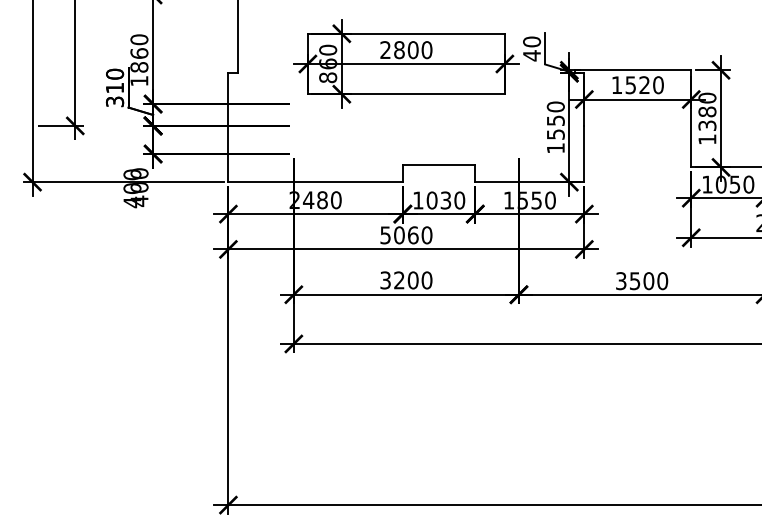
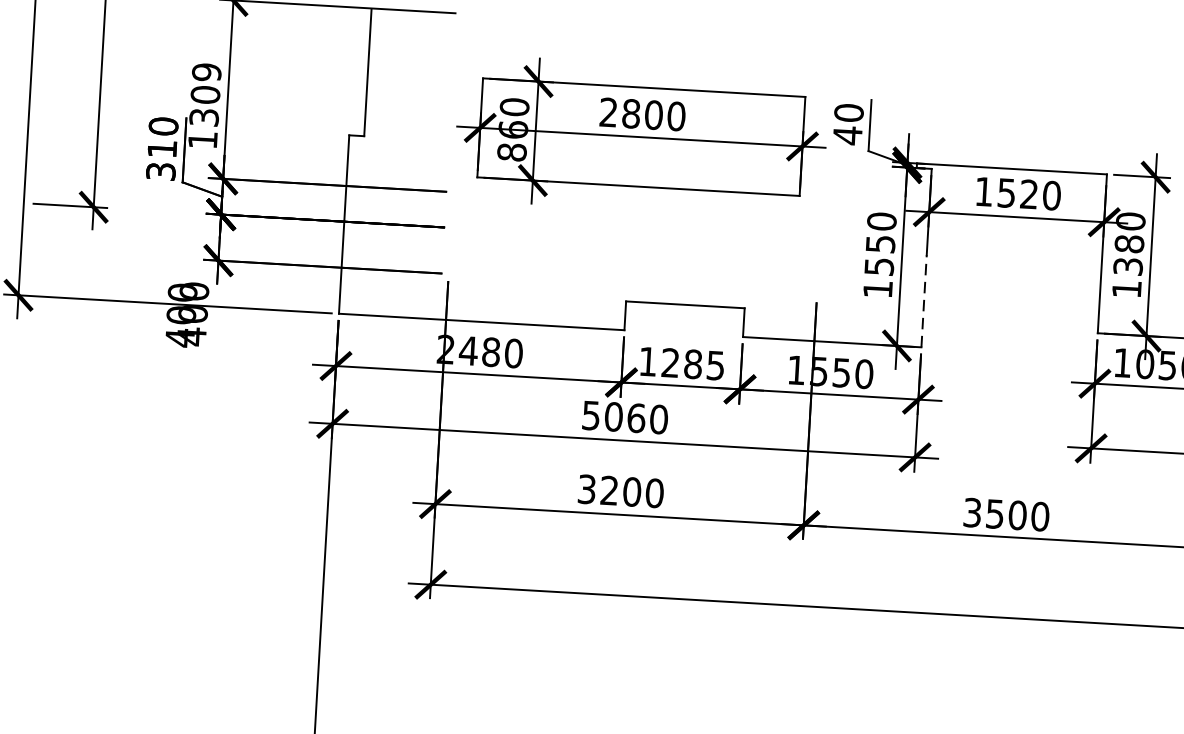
text: (139, 53) -> (205, 94), 1860 -> 1309
line: (584, 153) -> (924, 300), solid -> dashed
text: (445, 200) -> (692, 364), 1030 -> 1285

